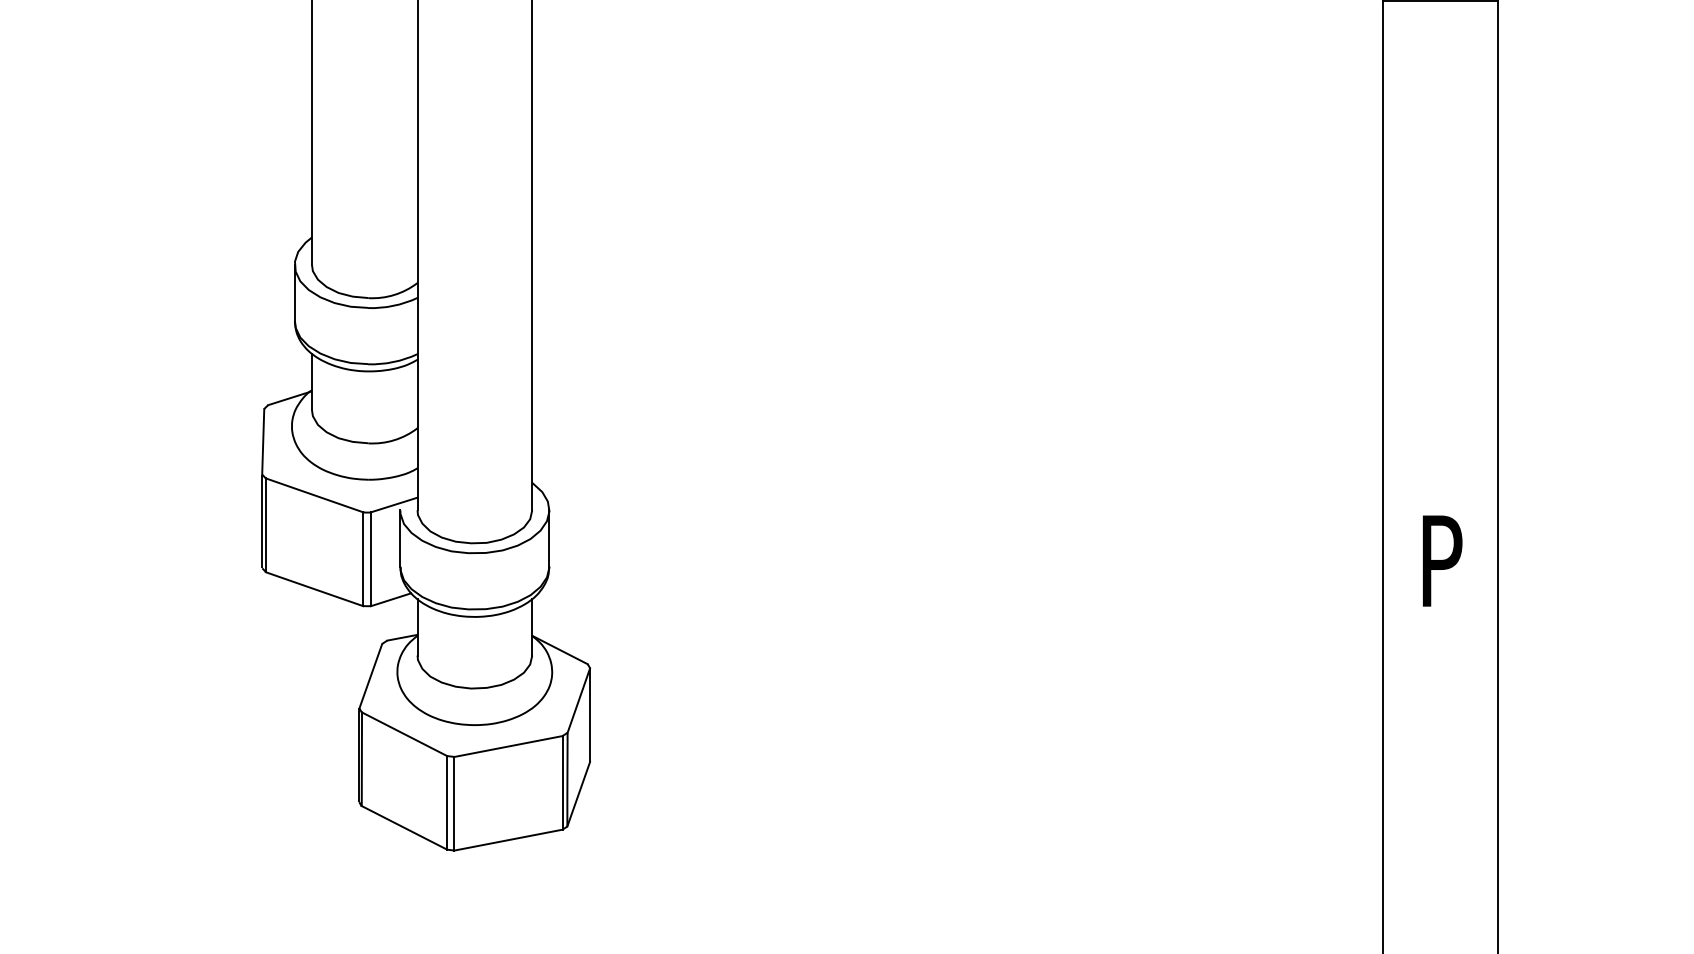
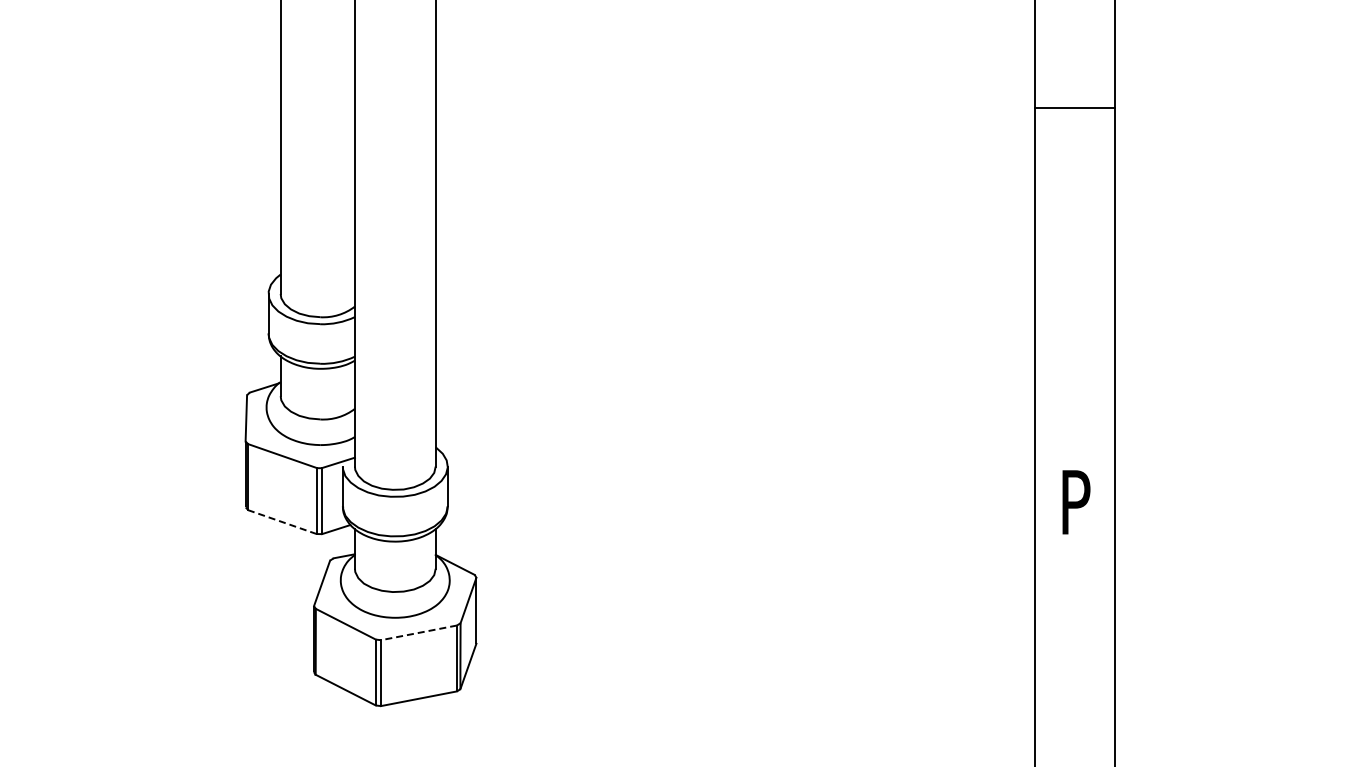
line: (314, 588) -> (282, 521), solid -> dashed
line: (509, 746) -> (419, 632), solid -> dashed

